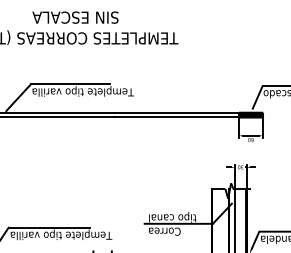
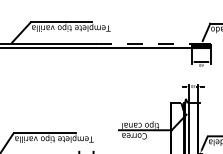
line: (189, 112) -> (153, 44), solid -> dashed

